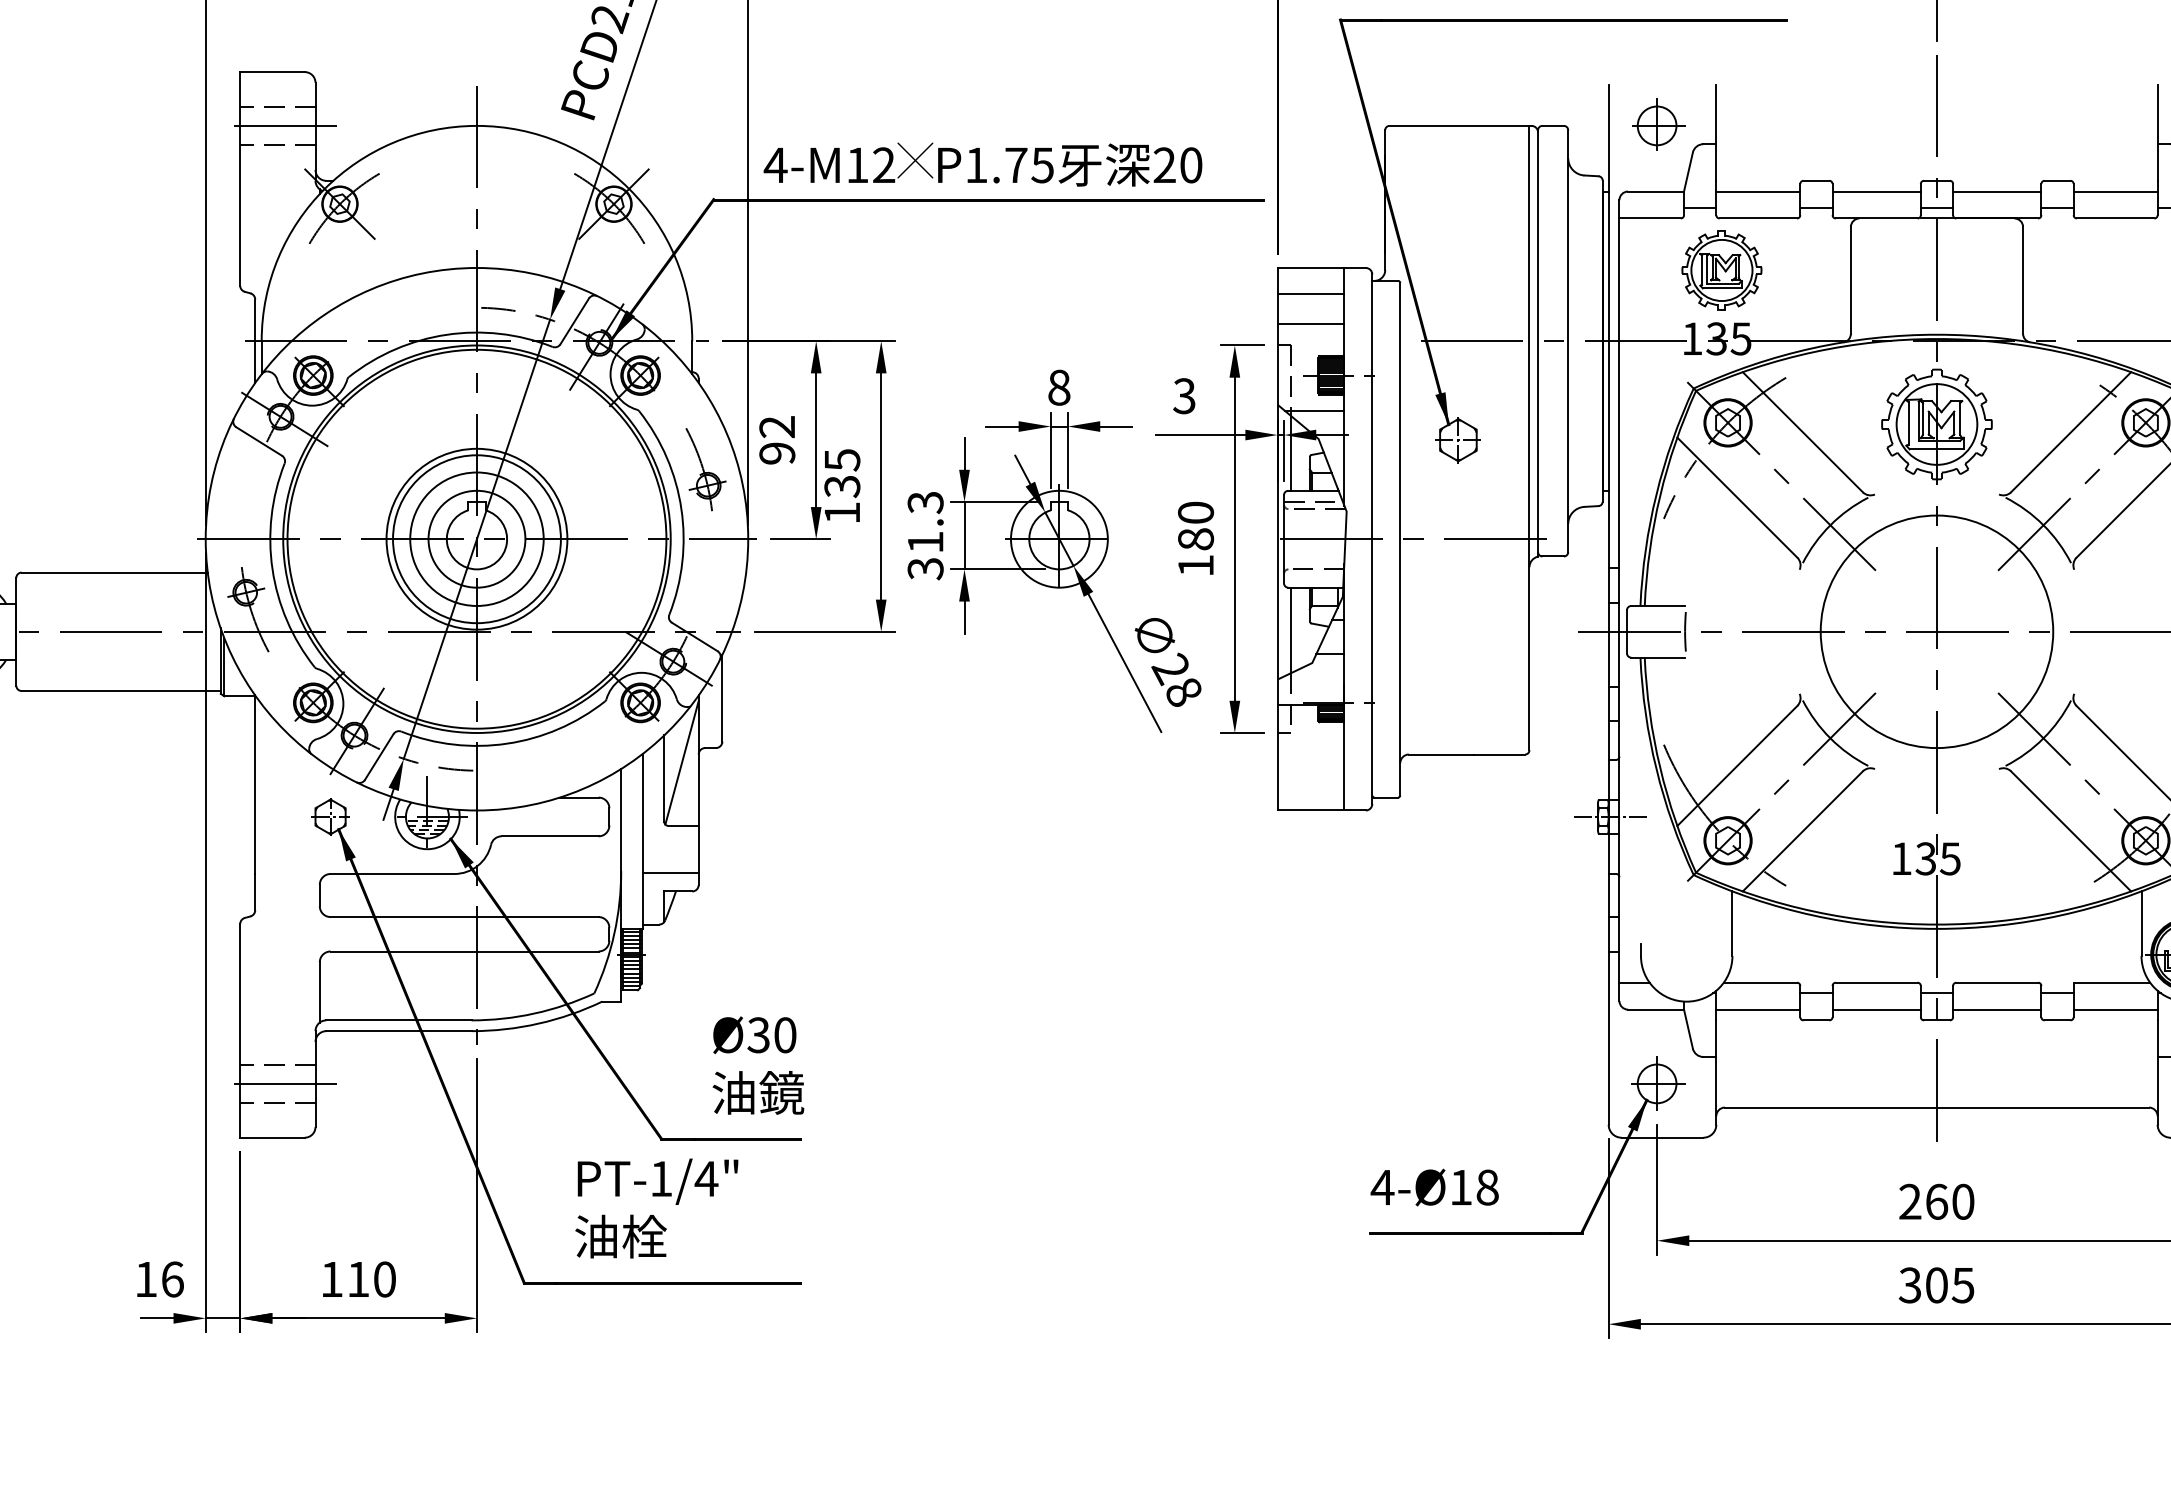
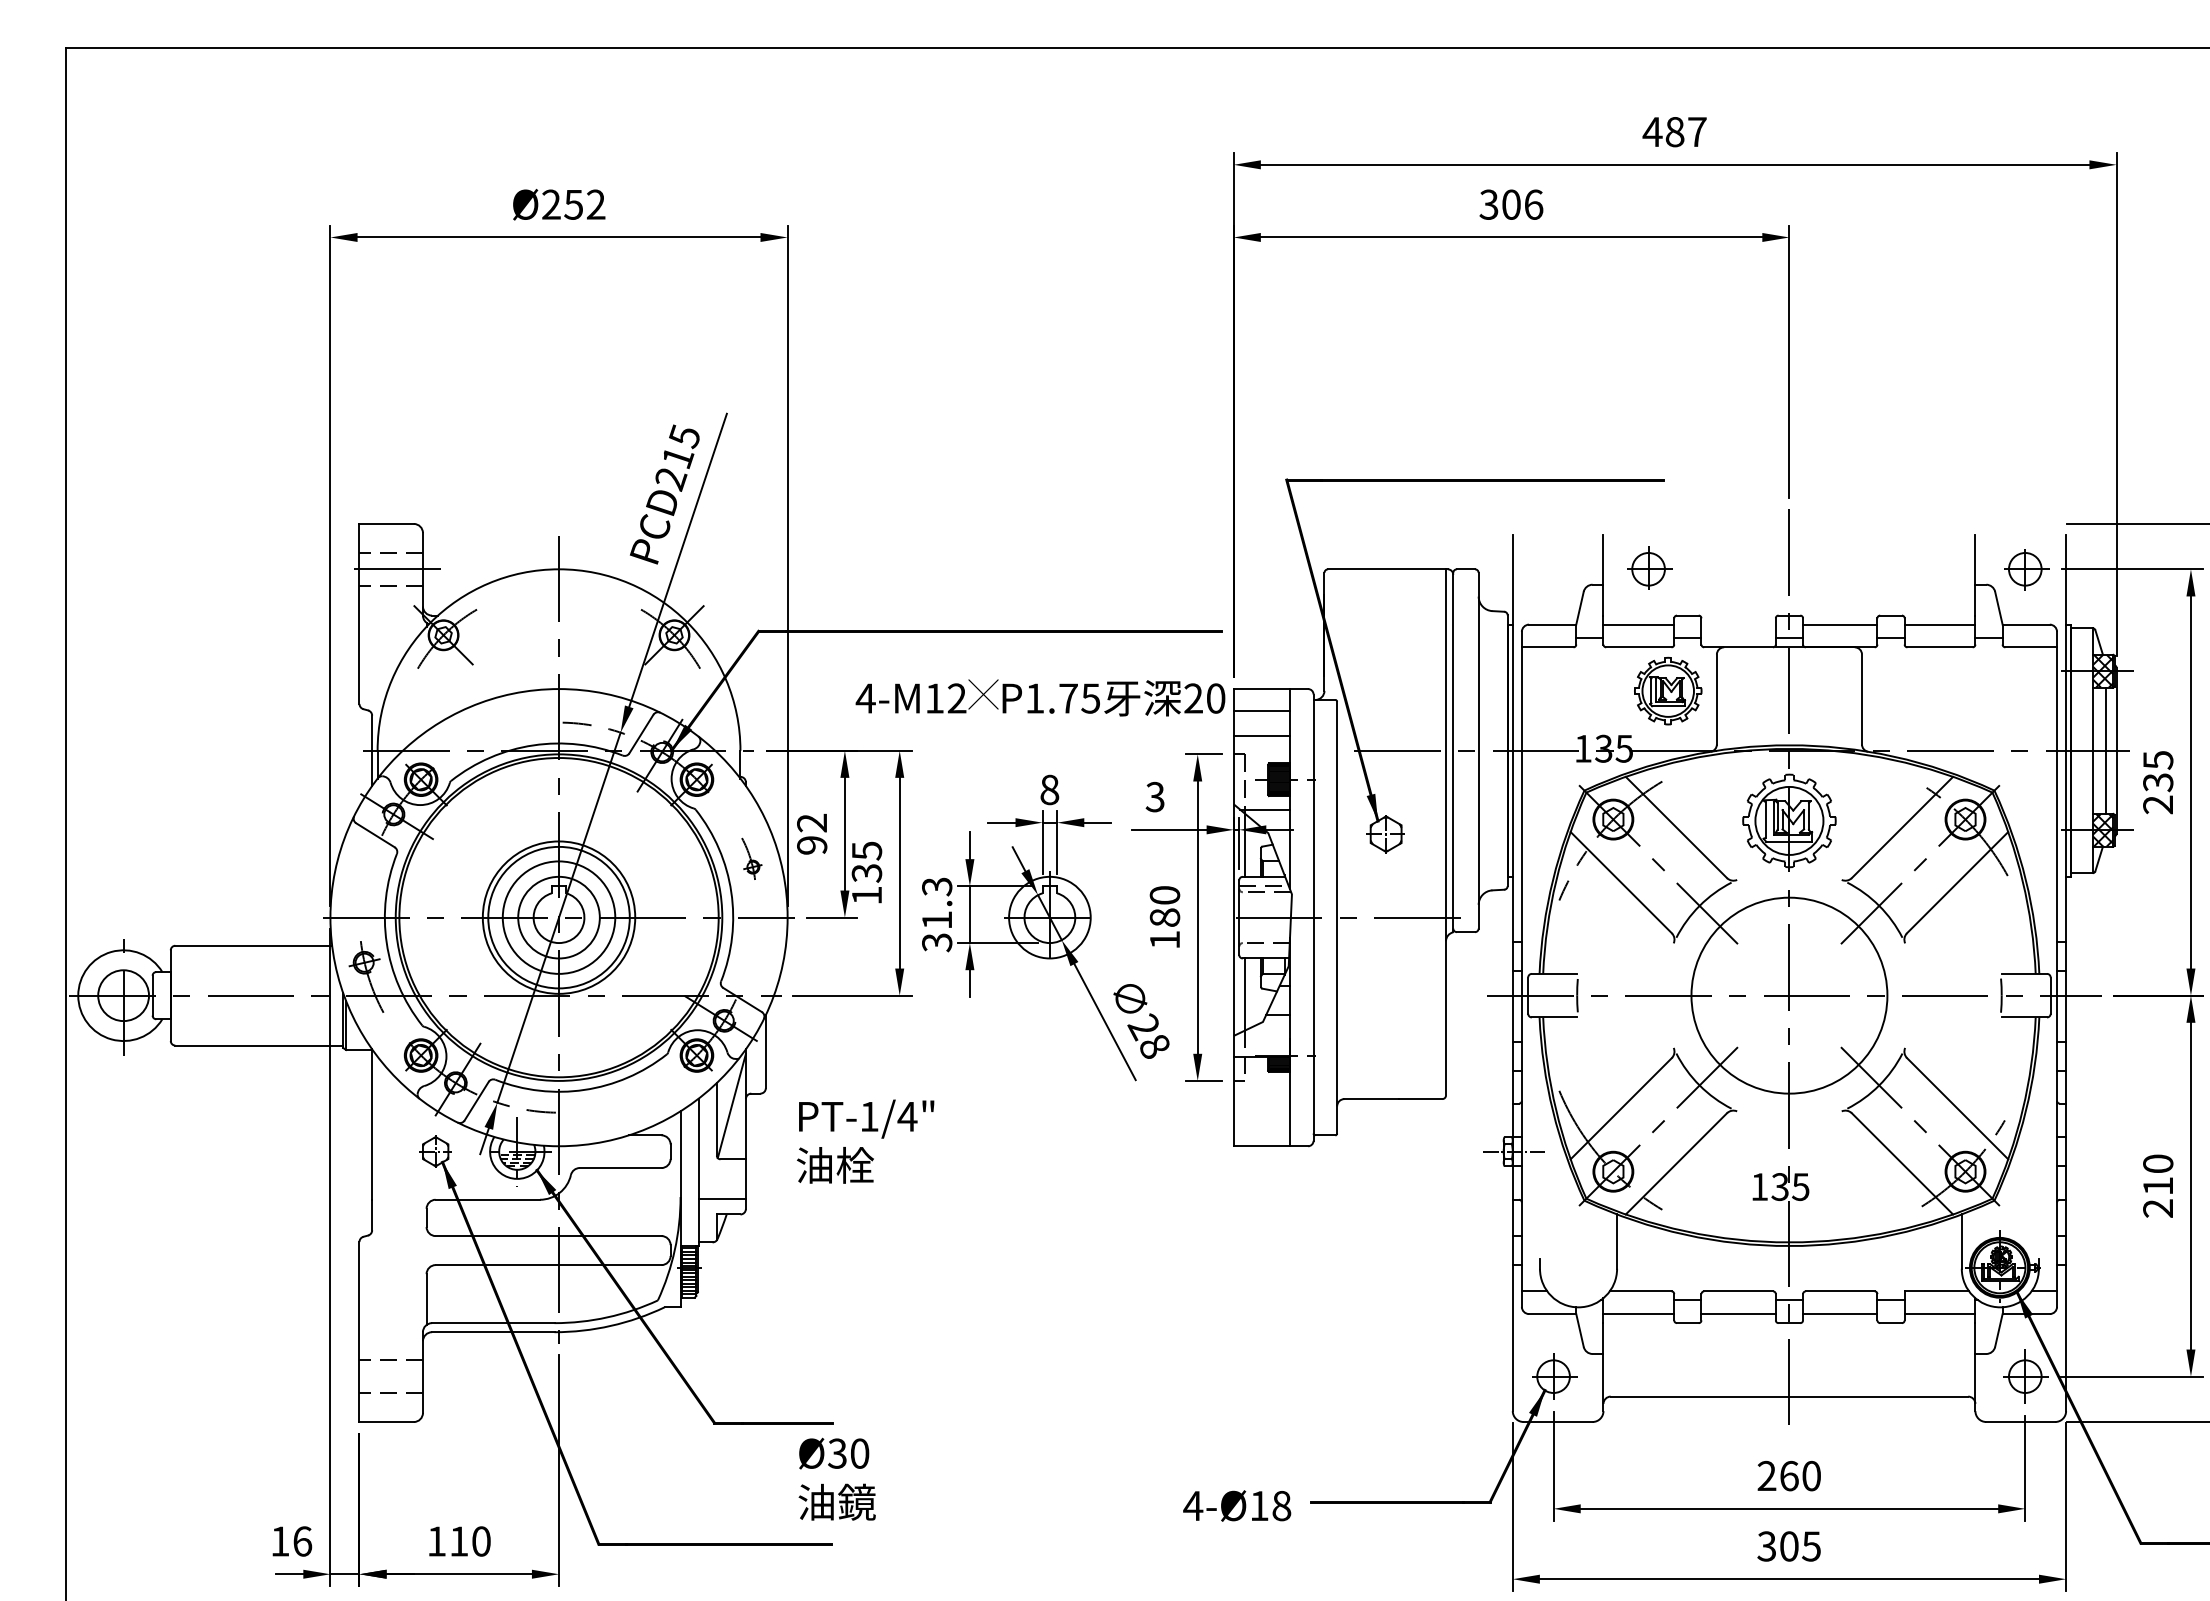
part: (1658, 123) -> (1649, 567), moved
text: (983, 164) -> (1040, 697), moved
line: (1876, 191) -> (1738, 624), removed
part: (1722, 269) -> (1668, 690), moved
part: (705, 469) -> (751, 858), size x0.6
text: (757, 1064) -> (836, 1478), moved
line: (279, 1083) -> (392, 1376), removed
text: (1435, 1186) -> (1237, 1505), moved
text: (656, 1208) -> (865, 1141), moved

